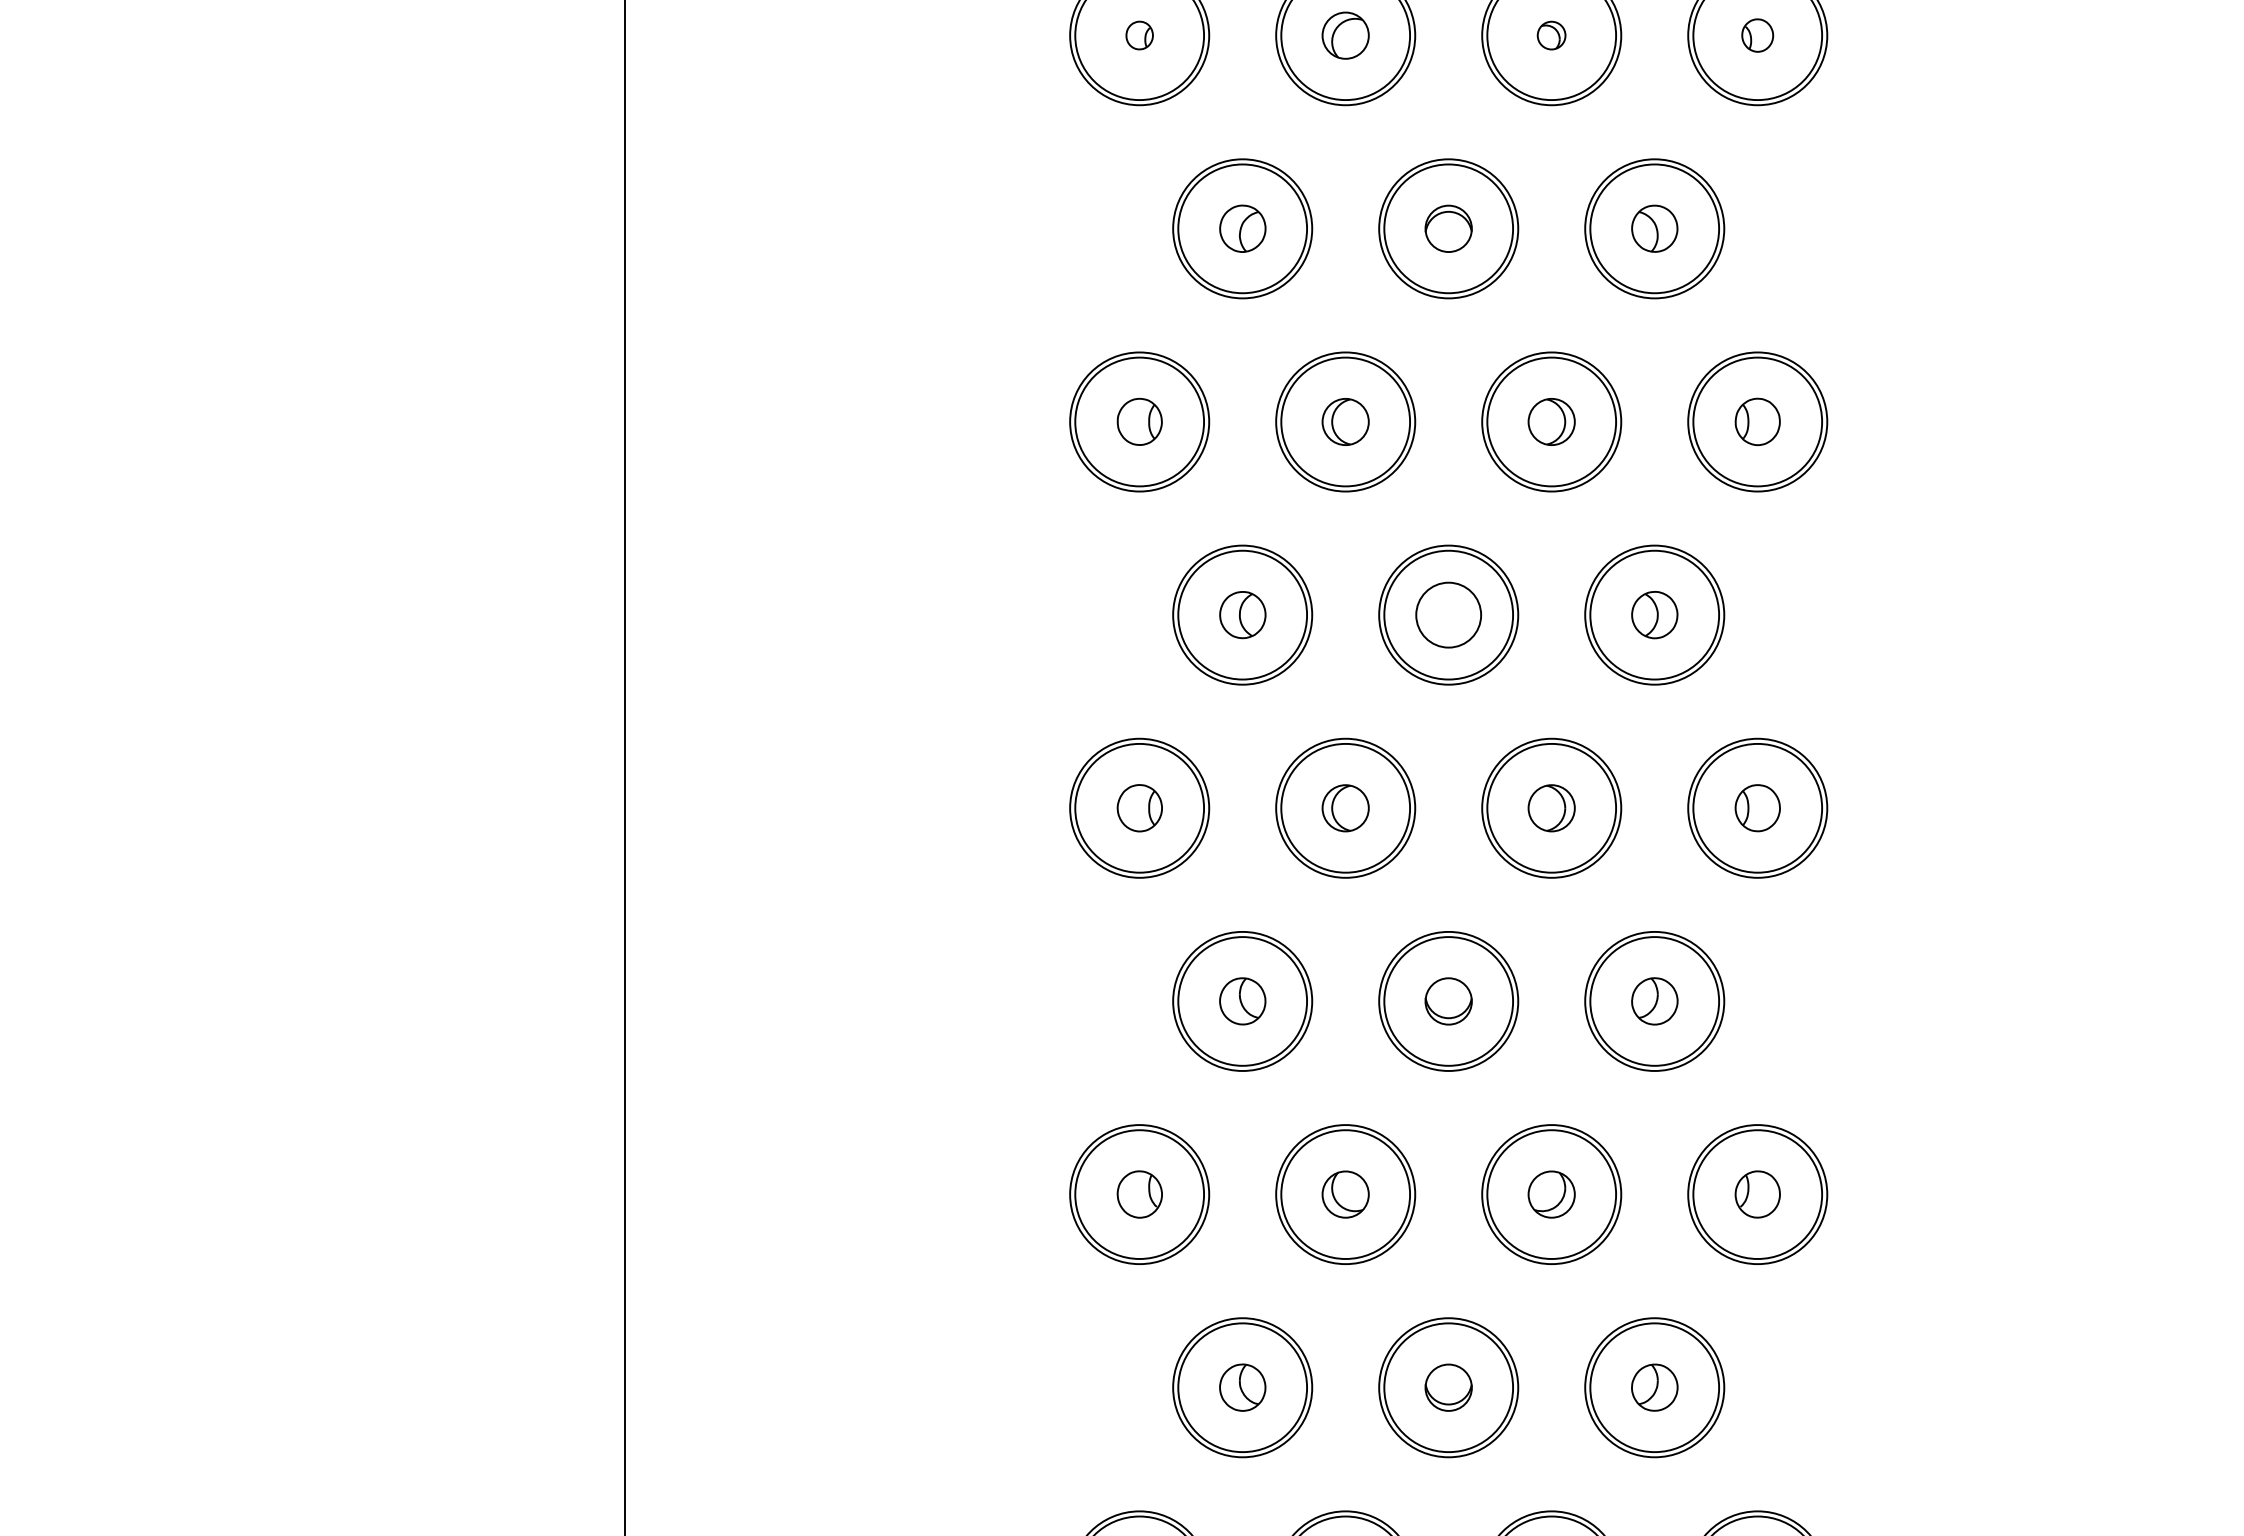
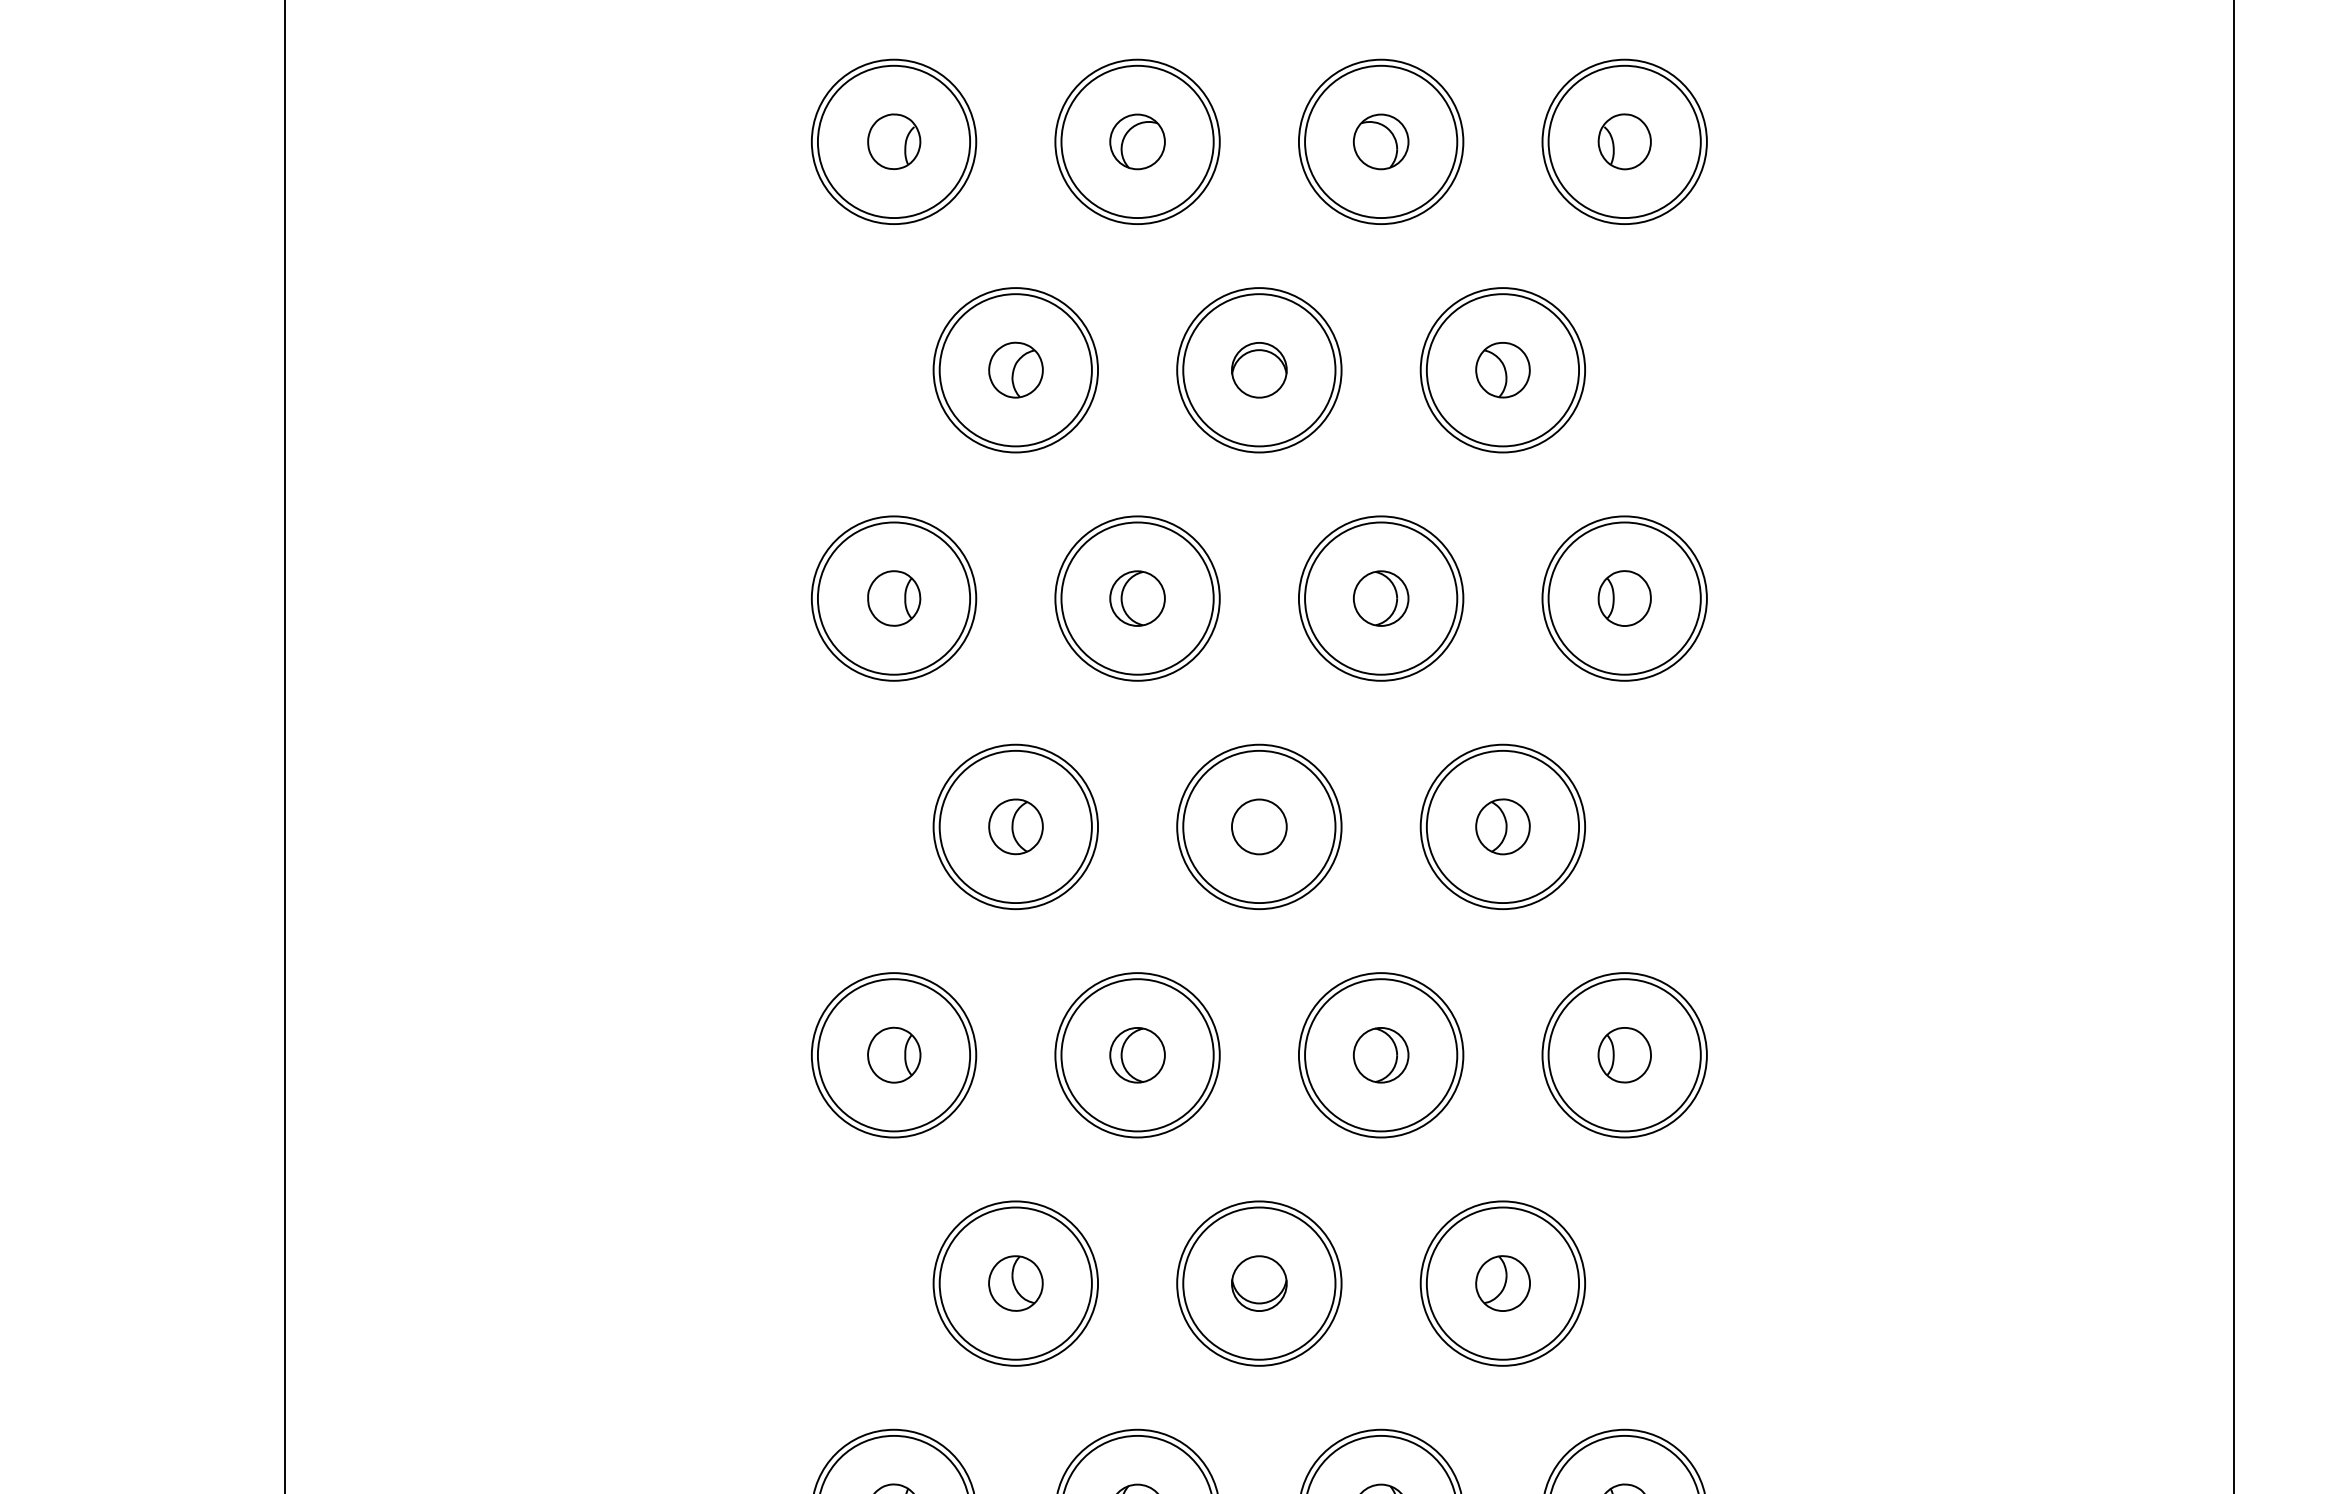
part: (1139, 35) -> (893, 141), size x1.67
part: (1551, 35) -> (1380, 141), size x1.67
part: (1757, 35) -> (1624, 141), size x1.43
circle: (1448, 614) -> (1259, 826), size x0.71

